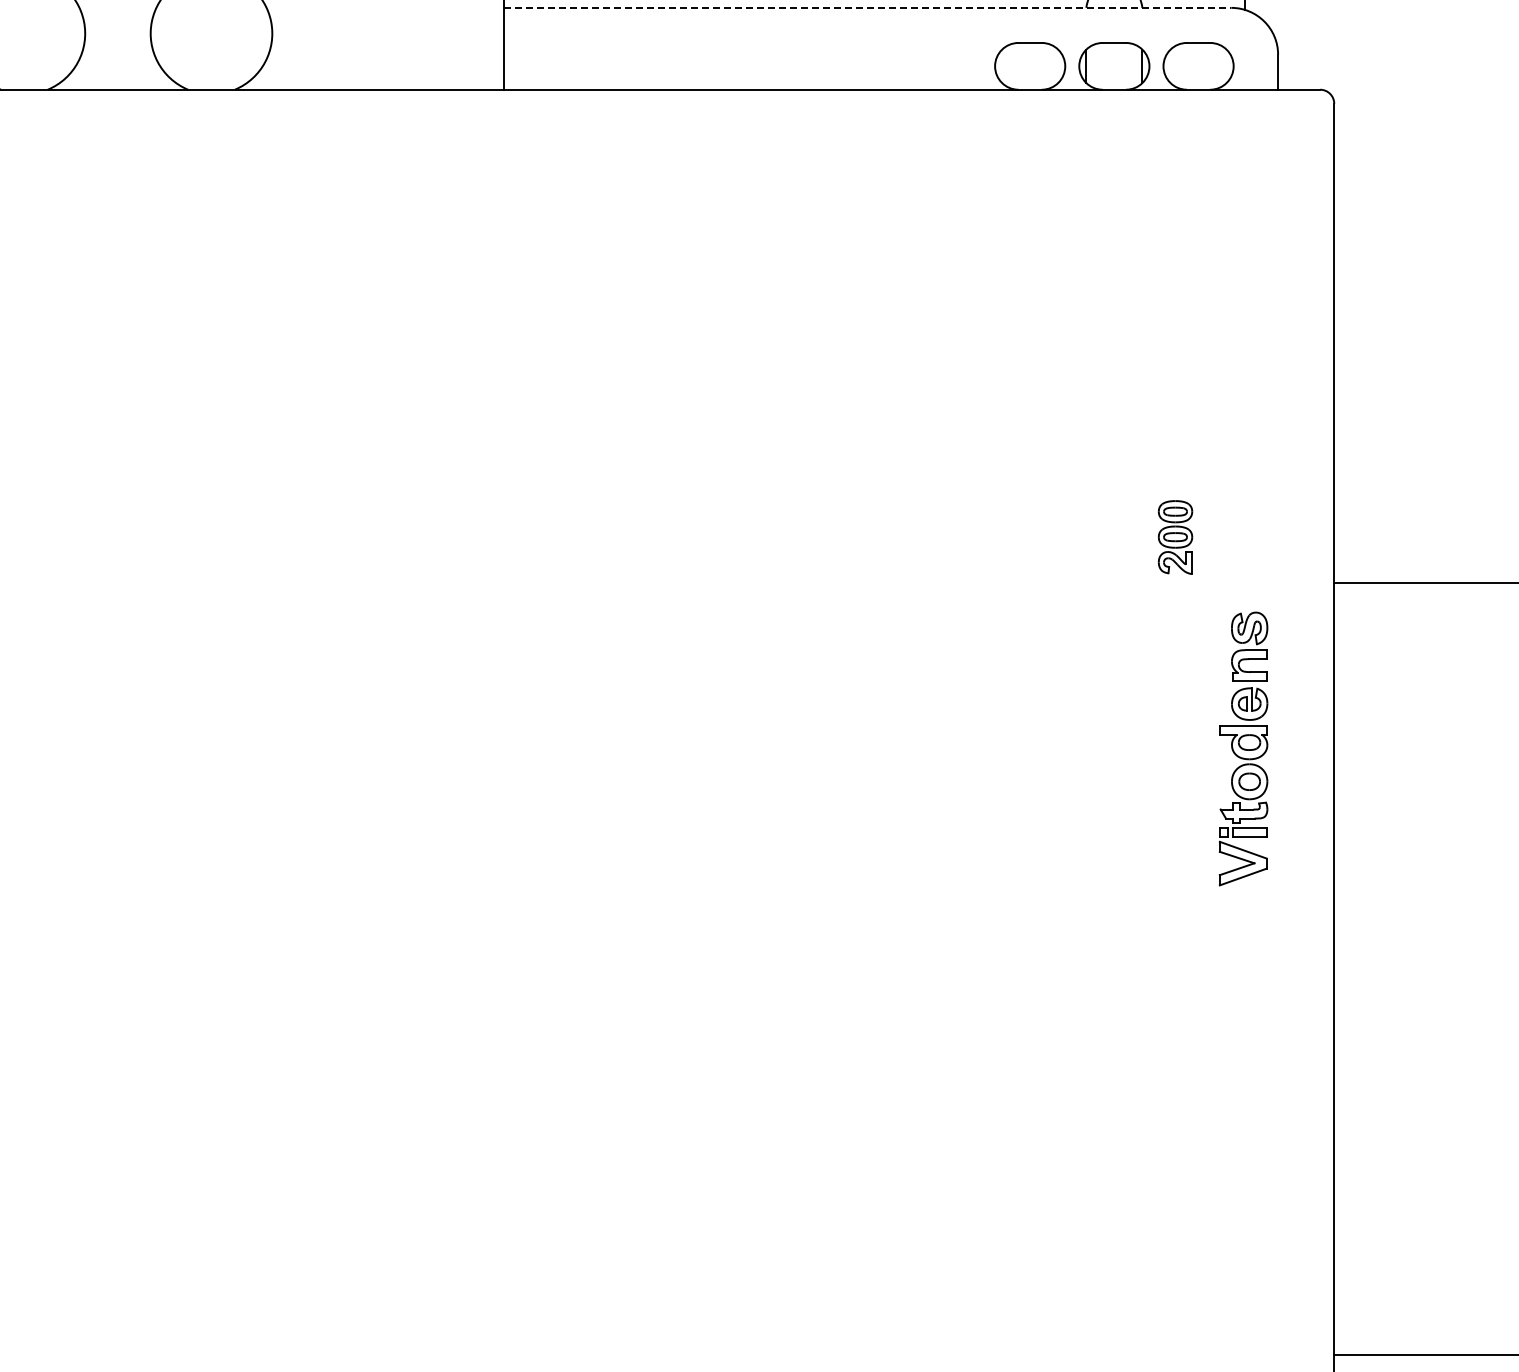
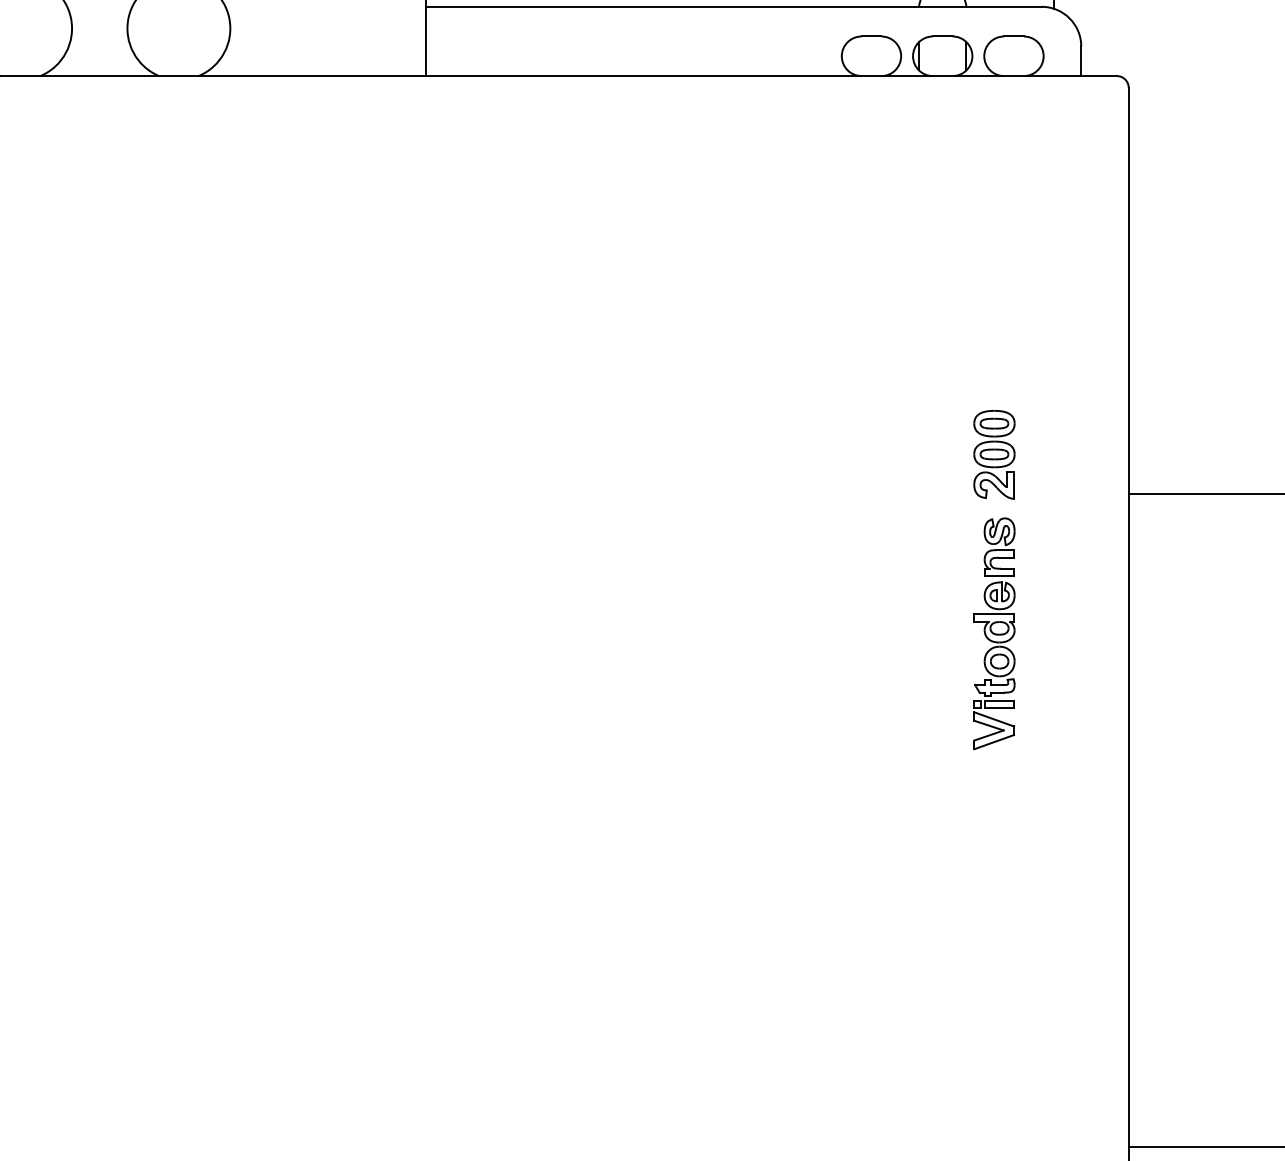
line: (867, 7) -> (733, 6), dashed -> solid
part: (1175, 537) -> (994, 454), size x1.43
part: (1243, 748) -> (994, 633), moved

